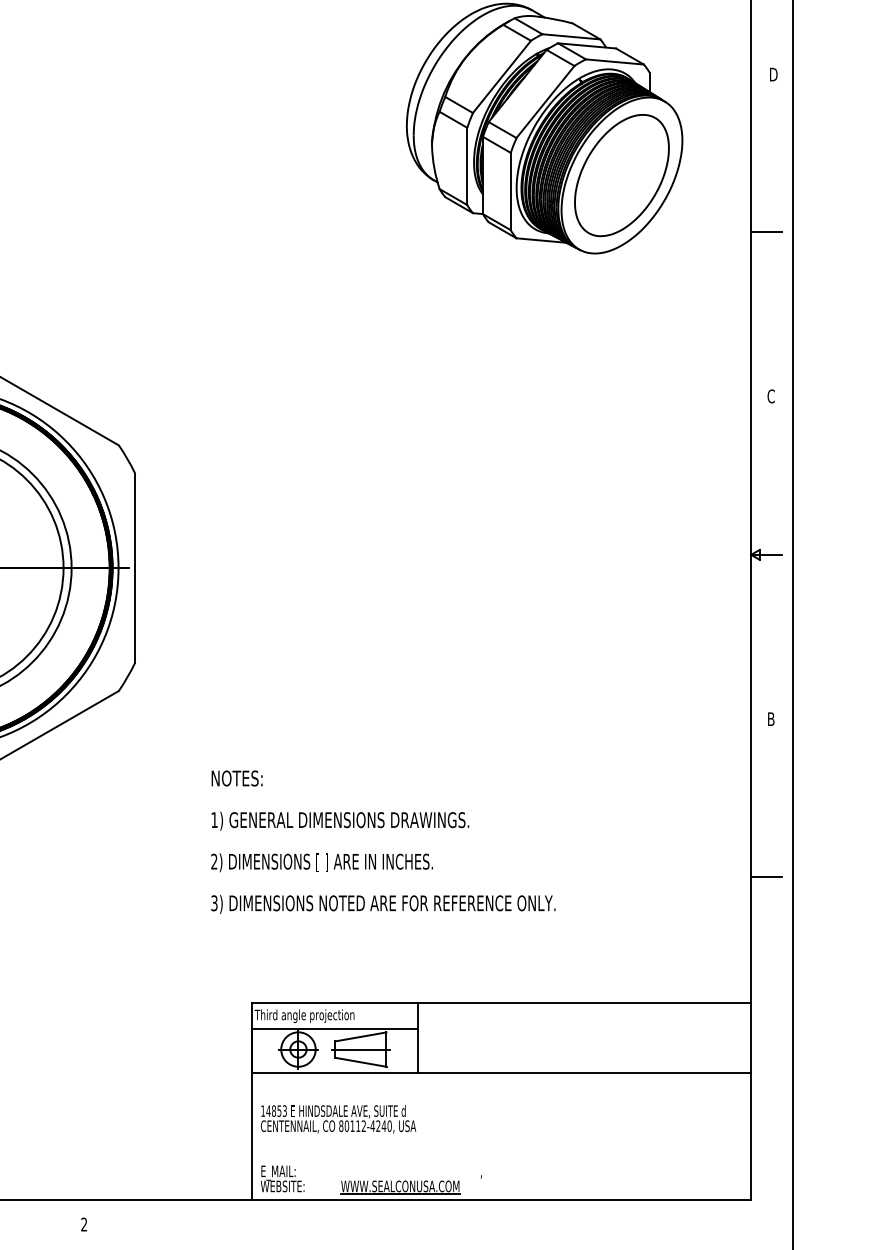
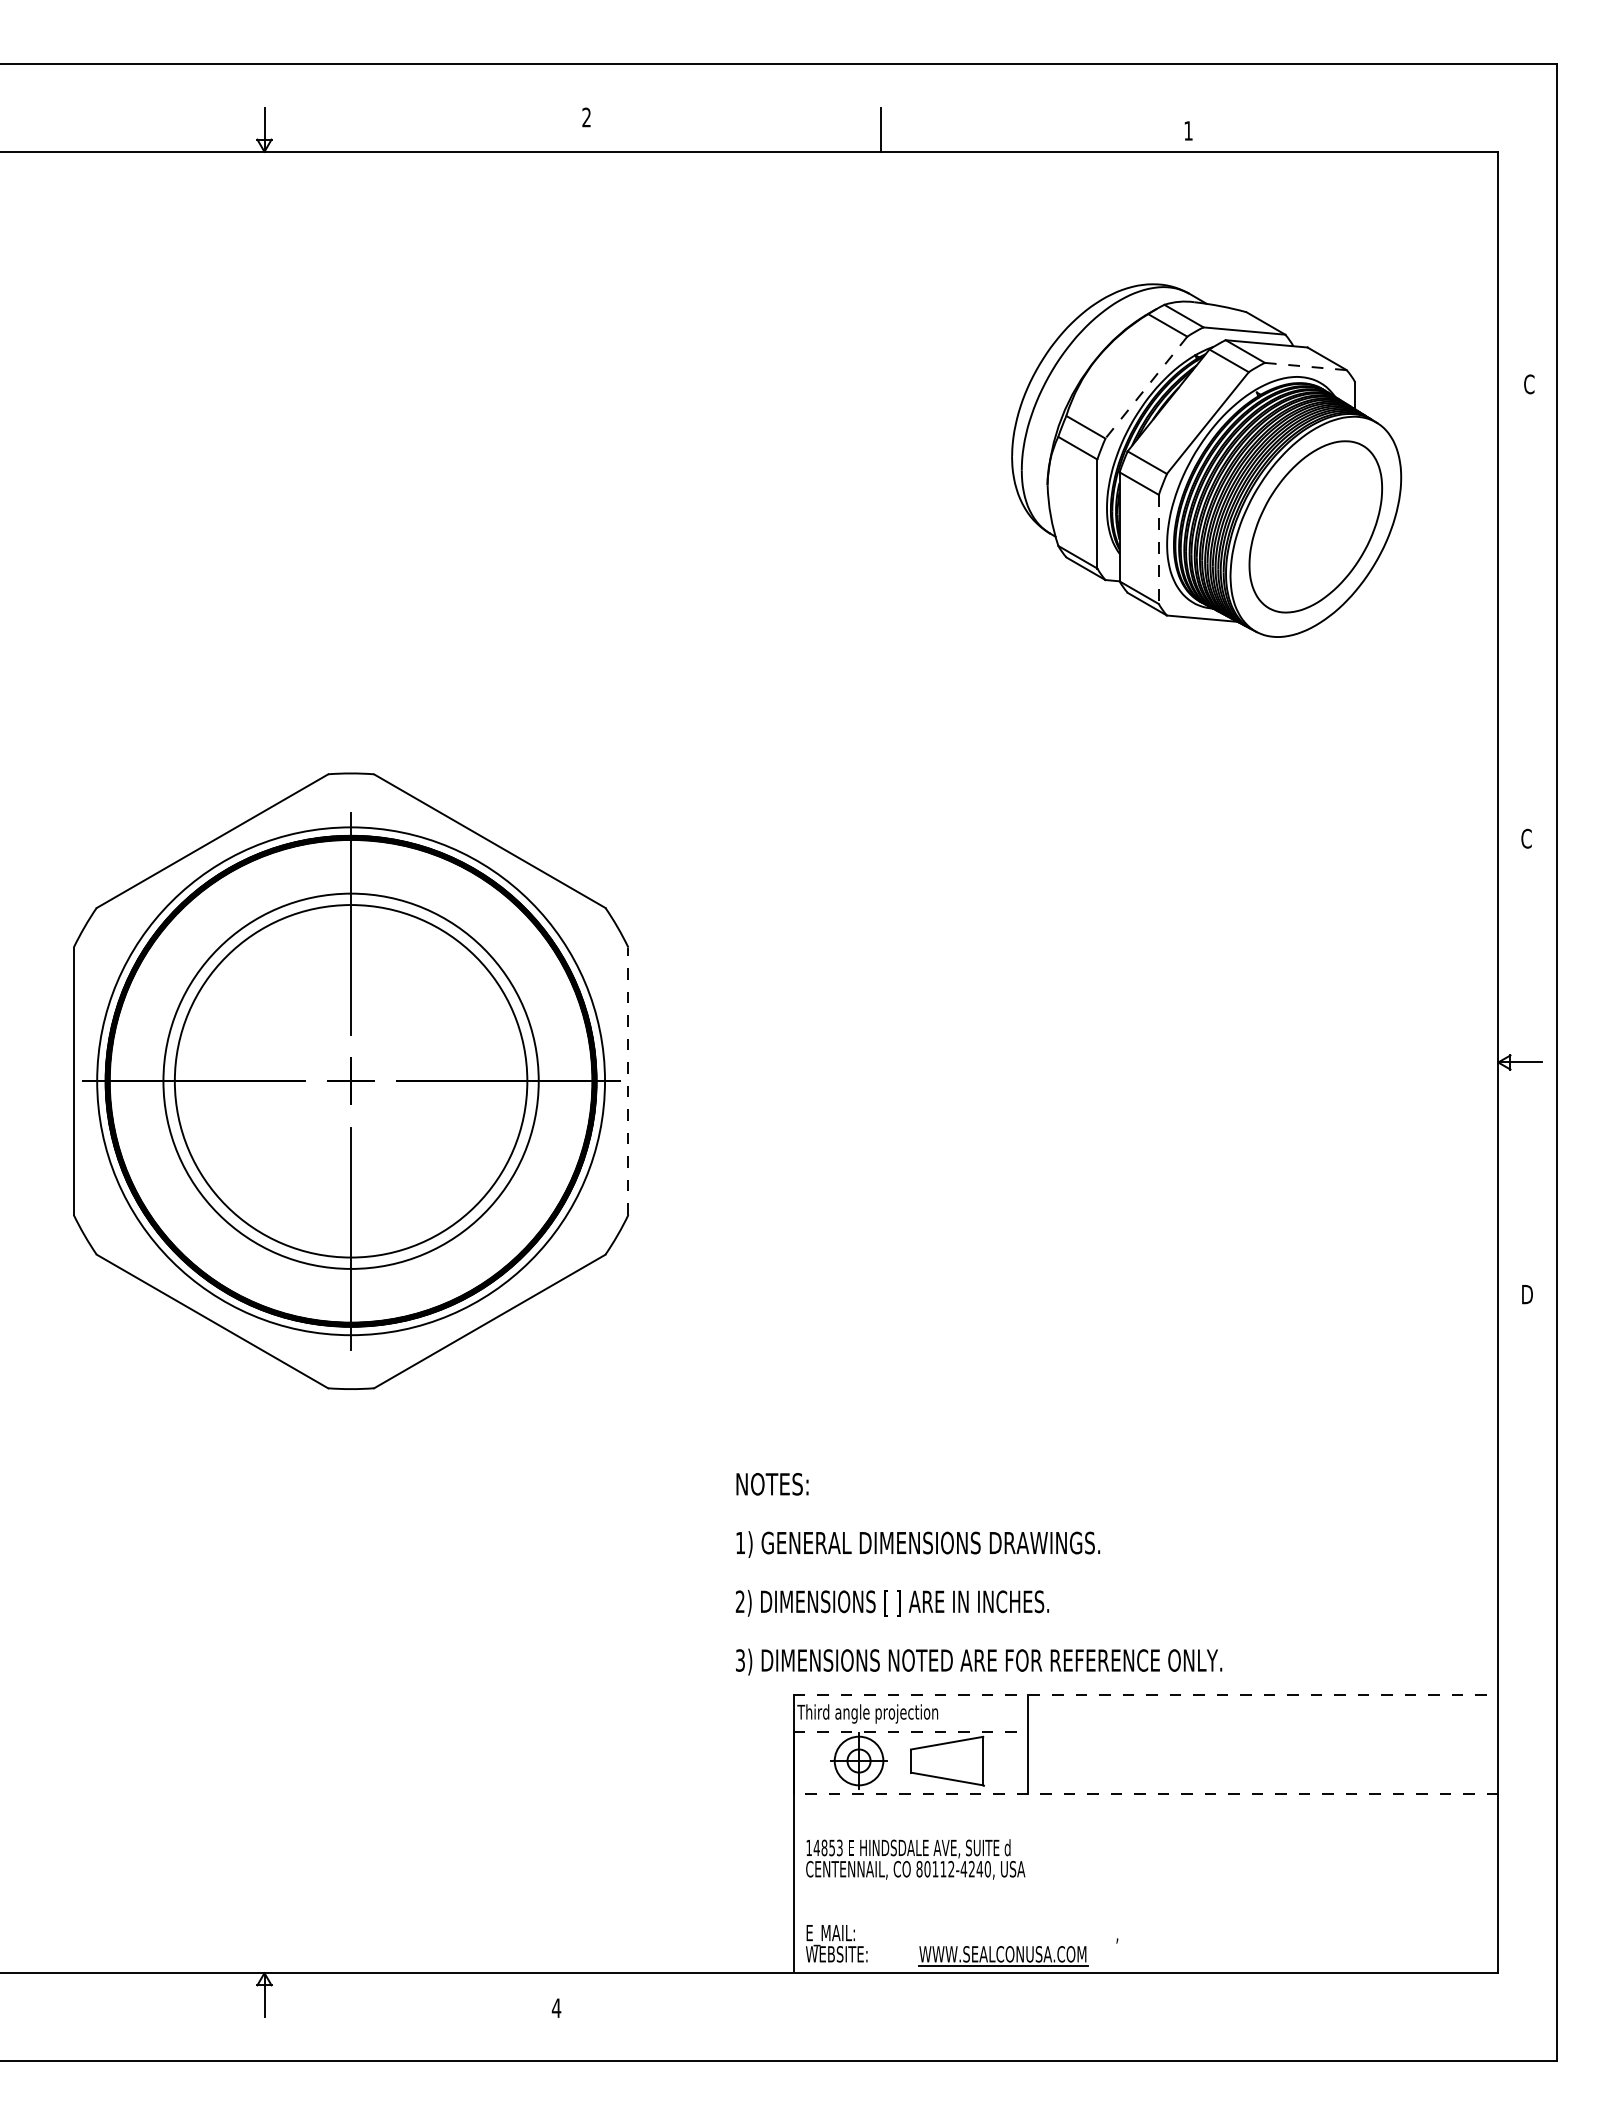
line: (614, 61) -> (1305, 366), solid -> dashed
text: (773, 74) -> (1529, 384), D -> C
line: (502, 77) -> (1146, 388), solid -> dashed
line: (510, 191) -> (1158, 549), solid -> dashed
line: (766, 232) -> (1520, 607), removed
line: (135, 568) -> (628, 1081), solid -> dashed
text: (771, 719) -> (1527, 1294), B -> D
text: (383, 842) -> (978, 1574), moved
line: (766, 877) -> (1520, 1517), removed
line: (502, 1002) -> (1146, 1694), solid -> dashed
line: (335, 1028) -> (911, 1731), solid -> dashed
line: (360, 1049) -> (946, 1761), removed
line: (501, 1072) -> (1145, 1793), solid -> dashed
text: (84, 1224) -> (556, 2007), 2 -> 4

